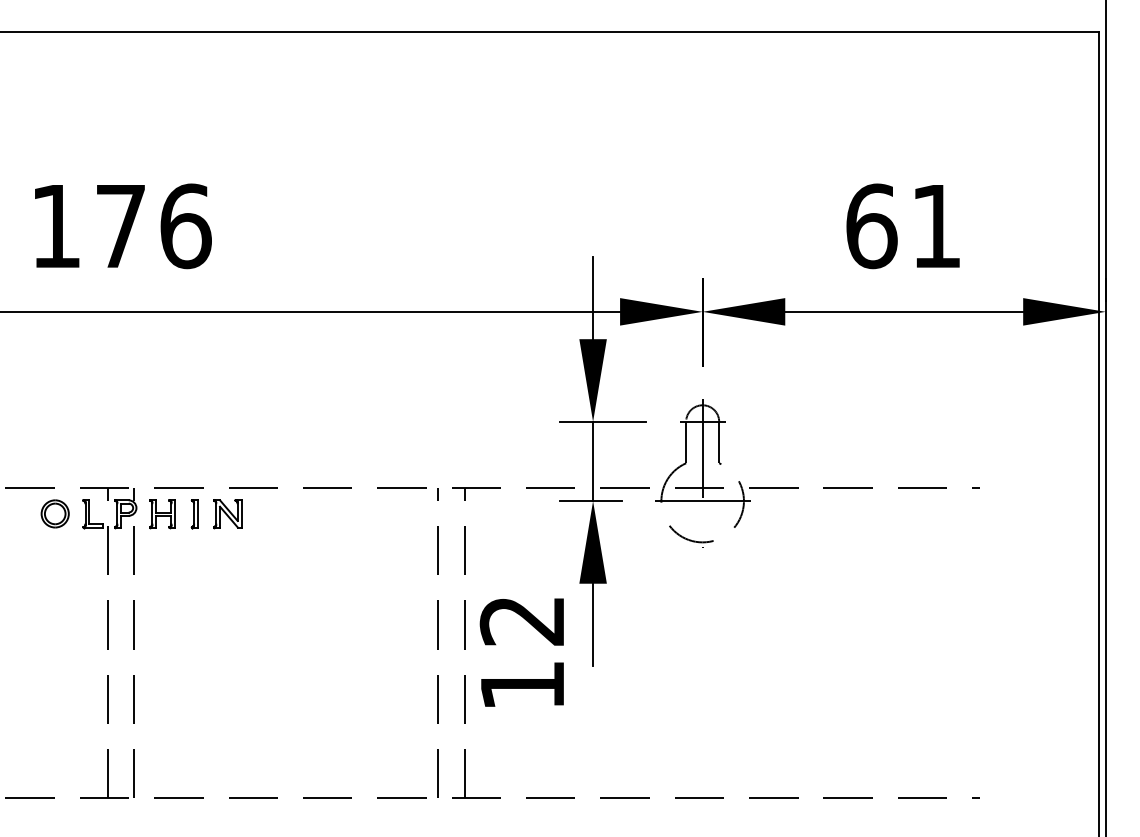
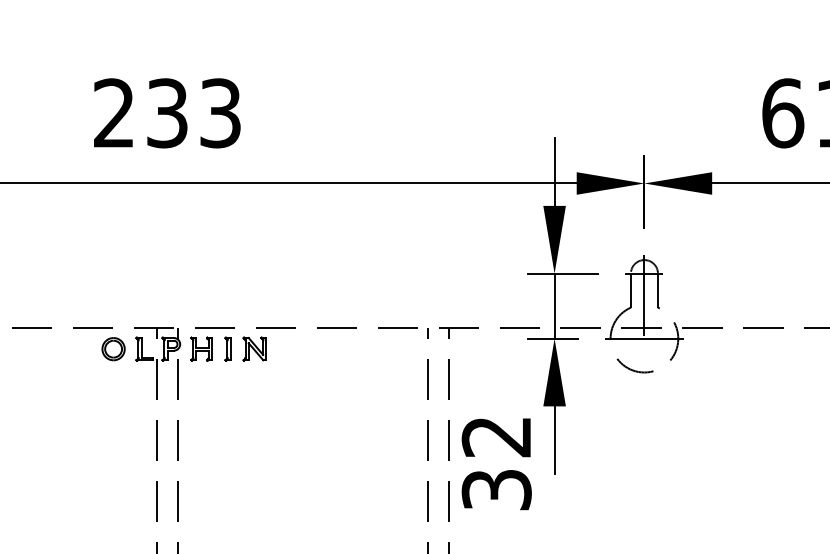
text: (121, 226) -> (167, 113), 176 -> 233
text: (522, 685) -> (496, 489), 12 -> 32

